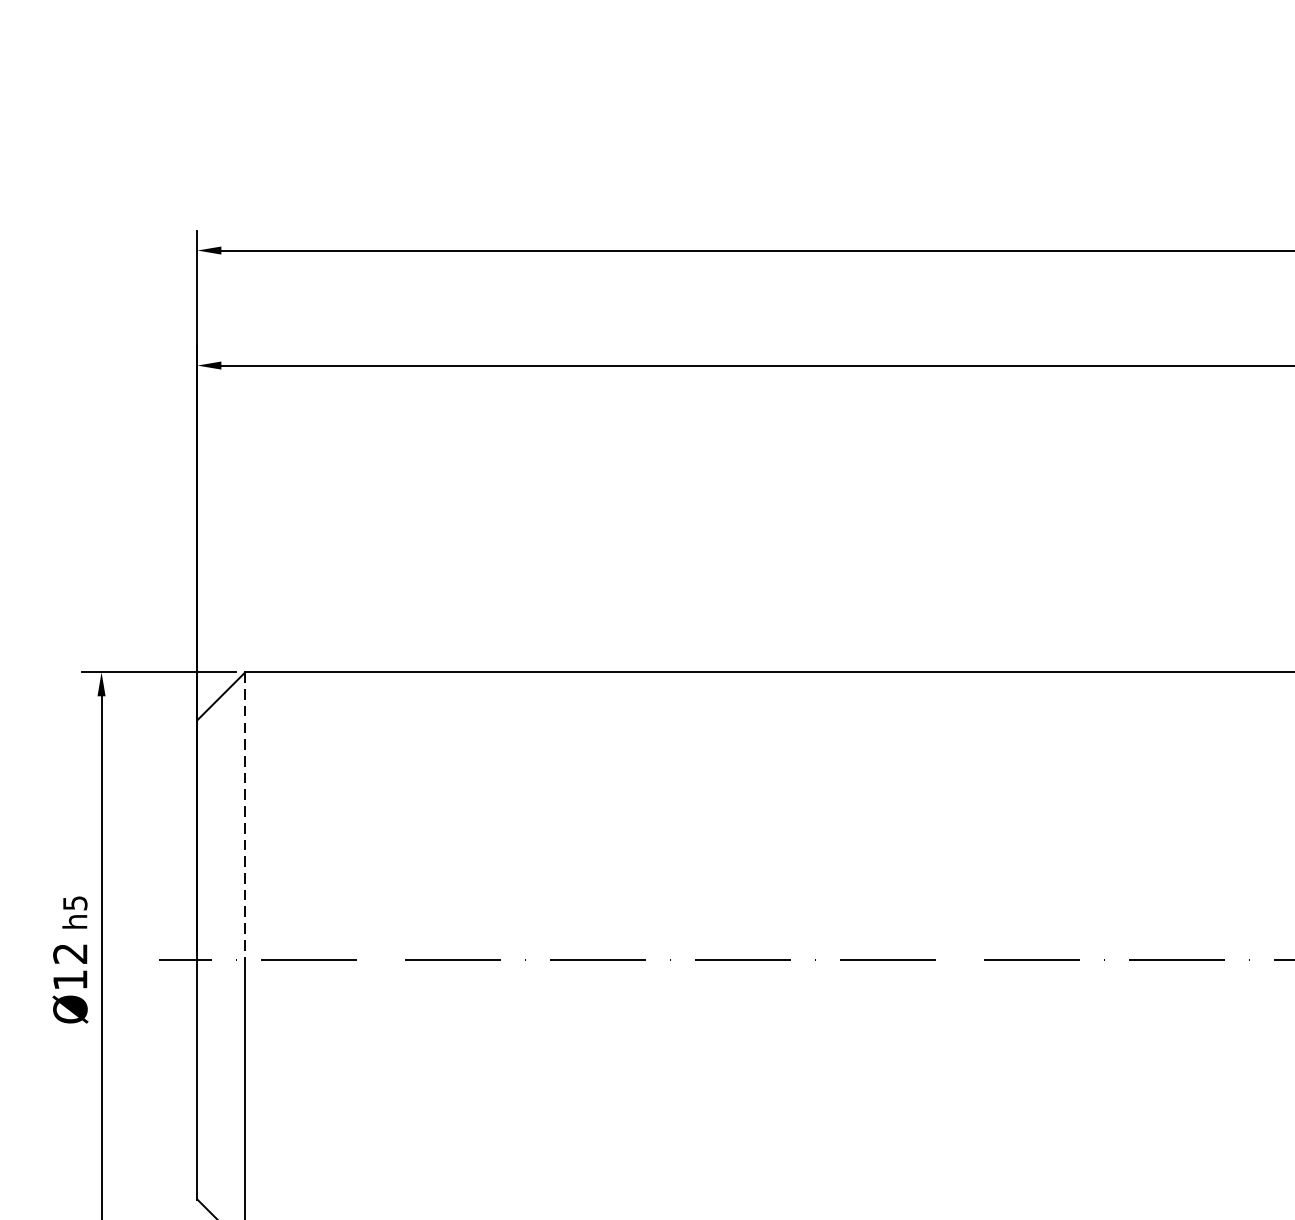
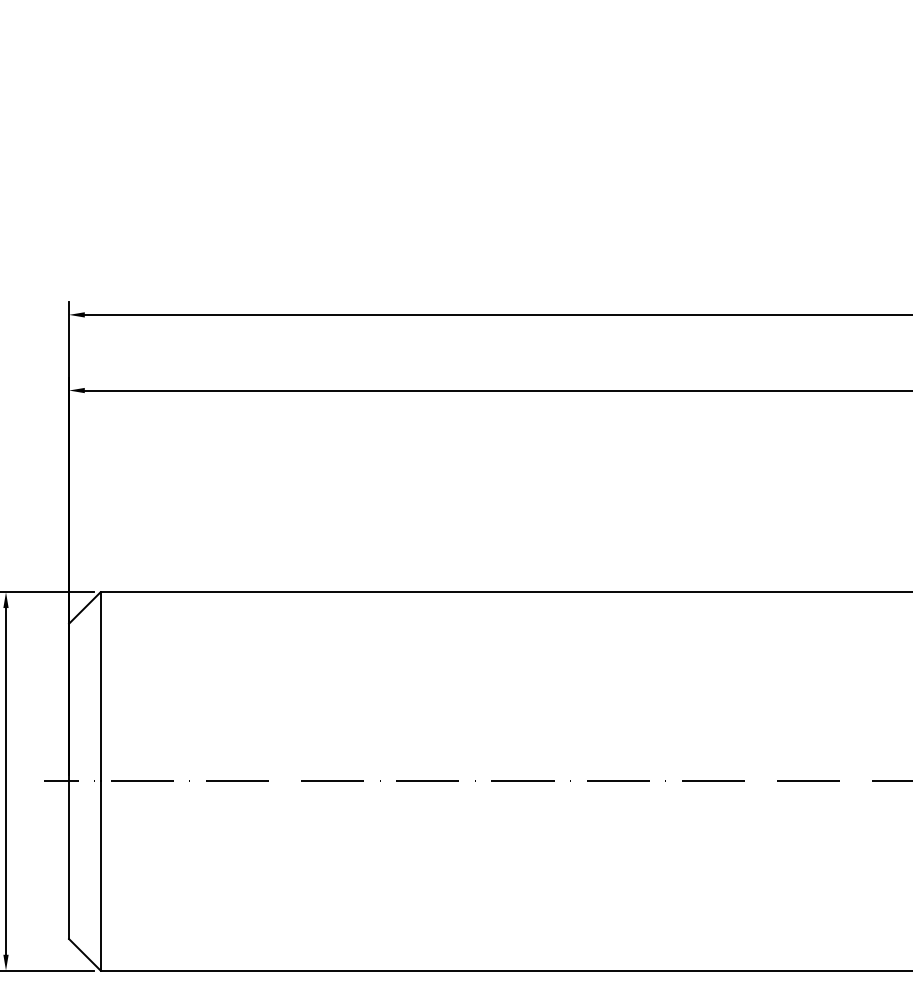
line: (245, 815) -> (100, 686), dashed -> solid

